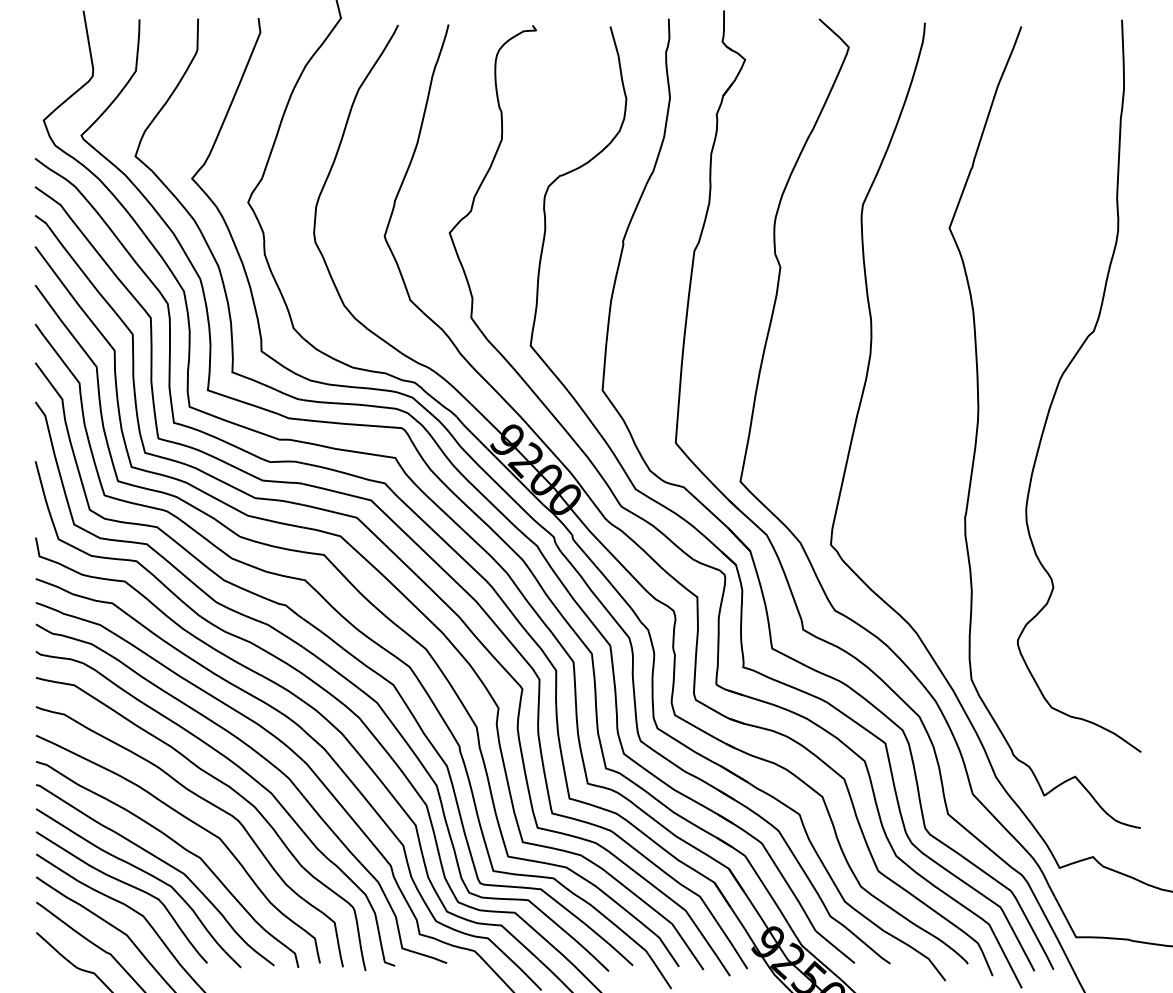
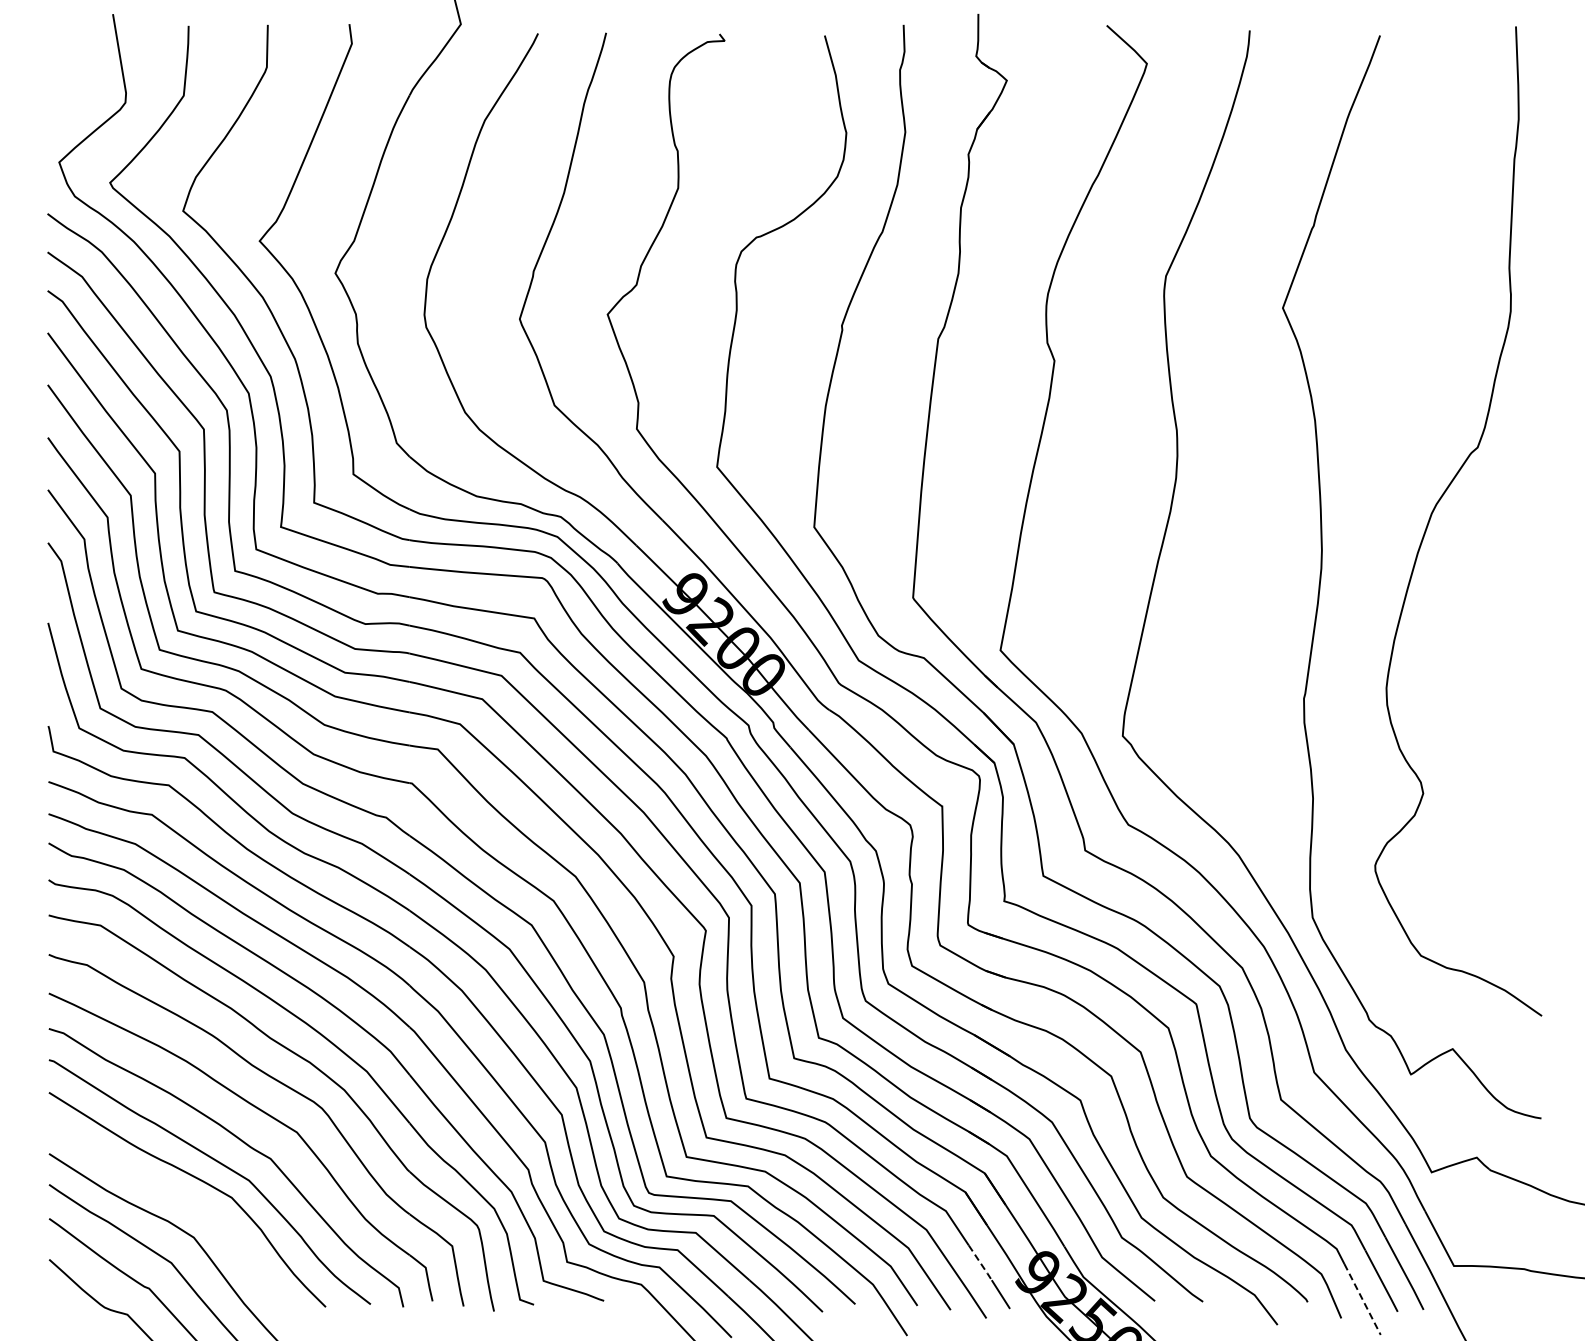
curve: (127, 885) -> (172, 1195), removed
line: (725, 935) -> (980, 1263), solid -> dashed
line: (1008, 962) -> (1362, 1299), solid -> dashed

